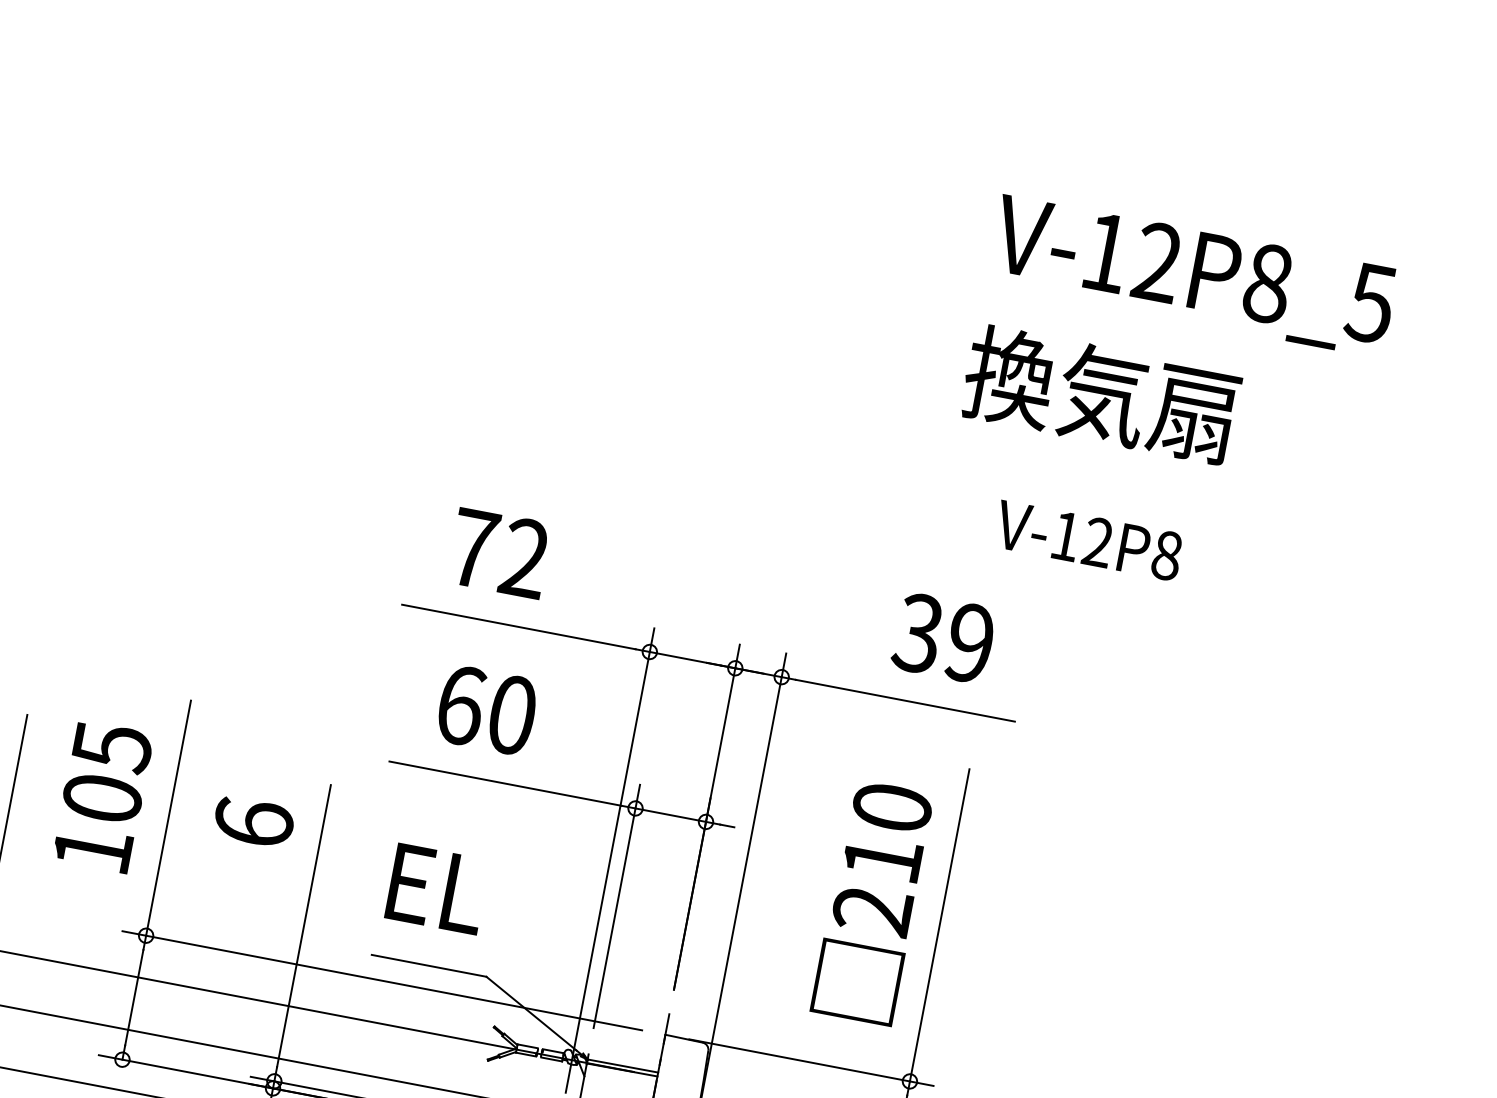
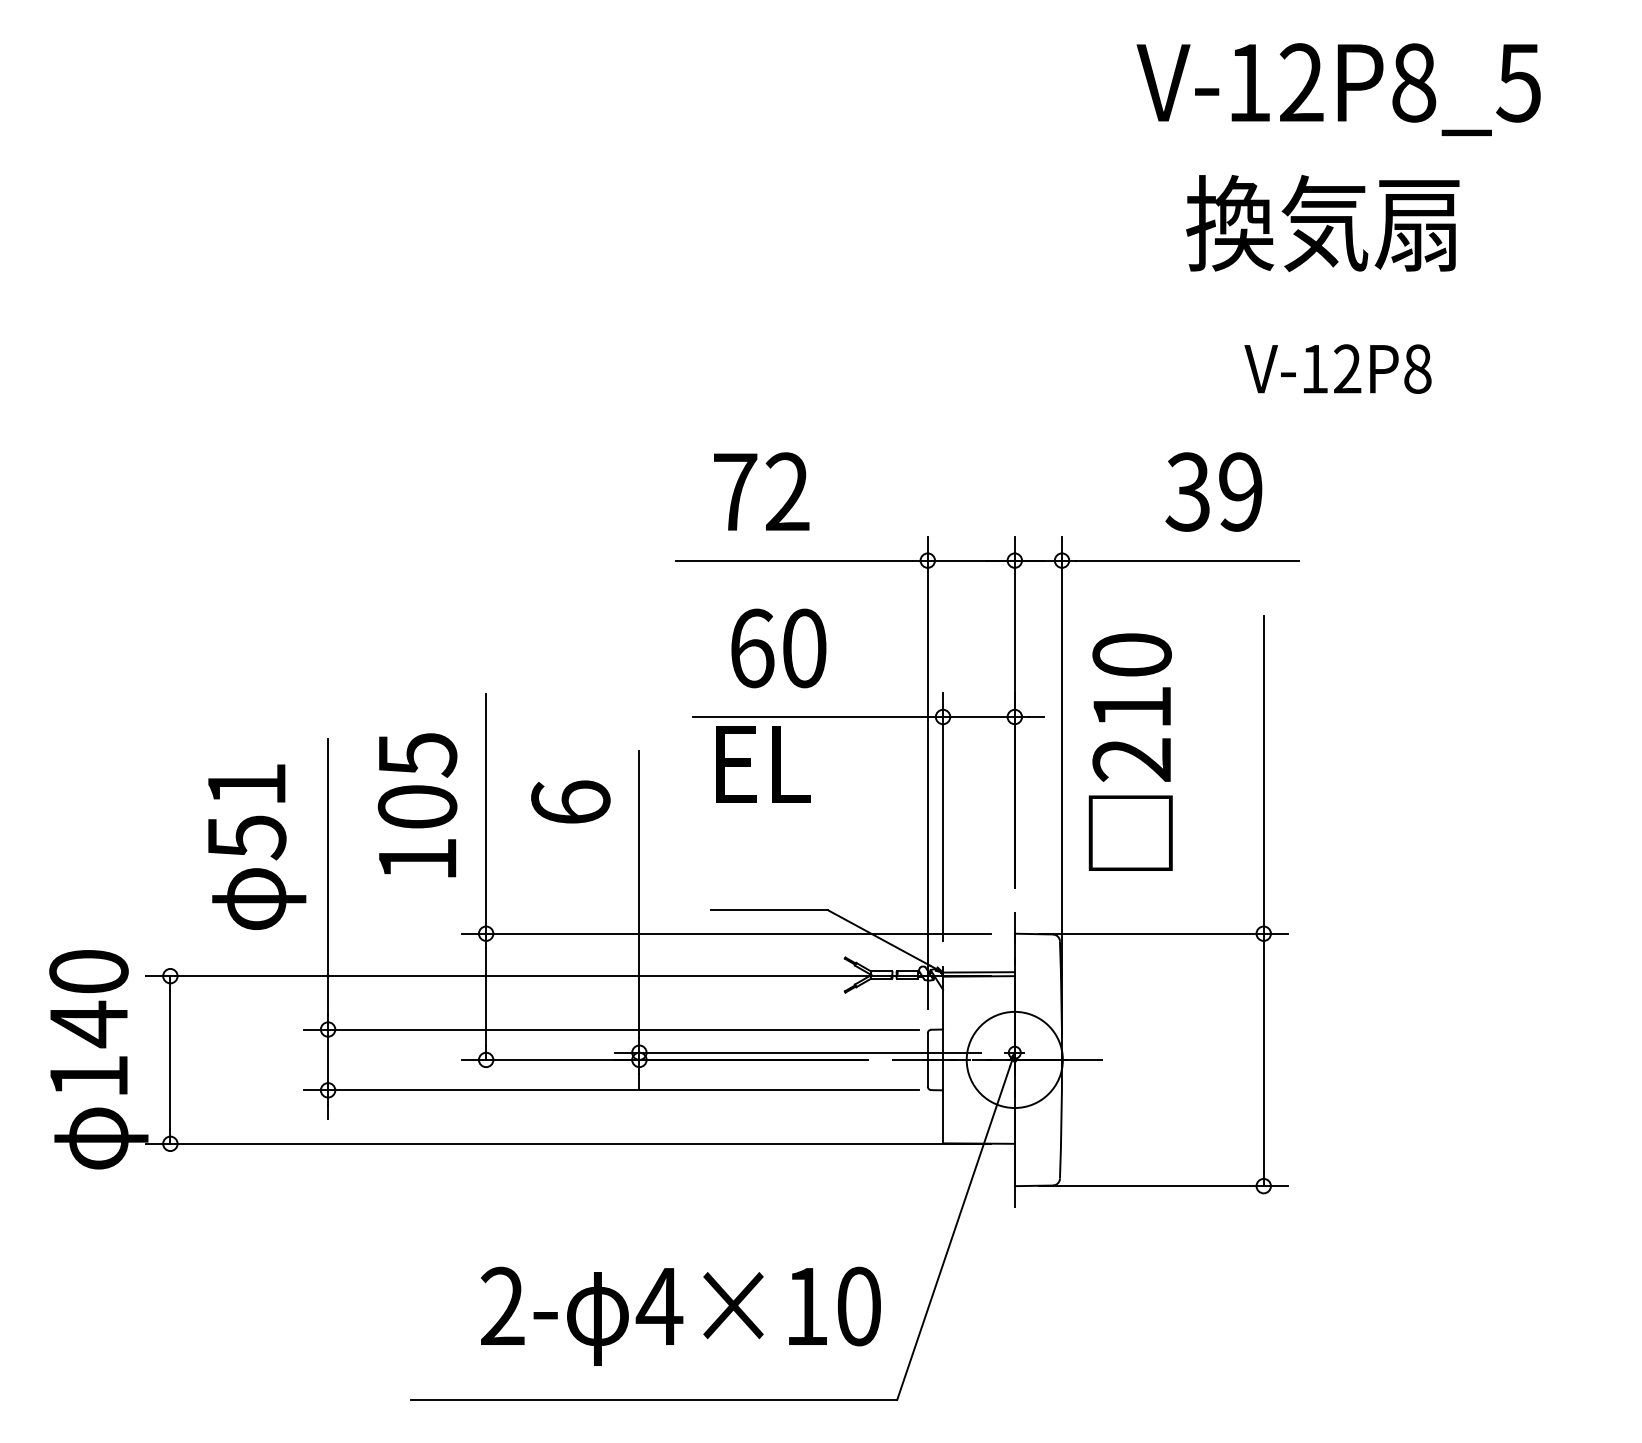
text: (1192, 275) -> (1338, 89), moved
text: (437, 889) -> (763, 764), moved
text: (872, 902) -> (1130, 751), moved

